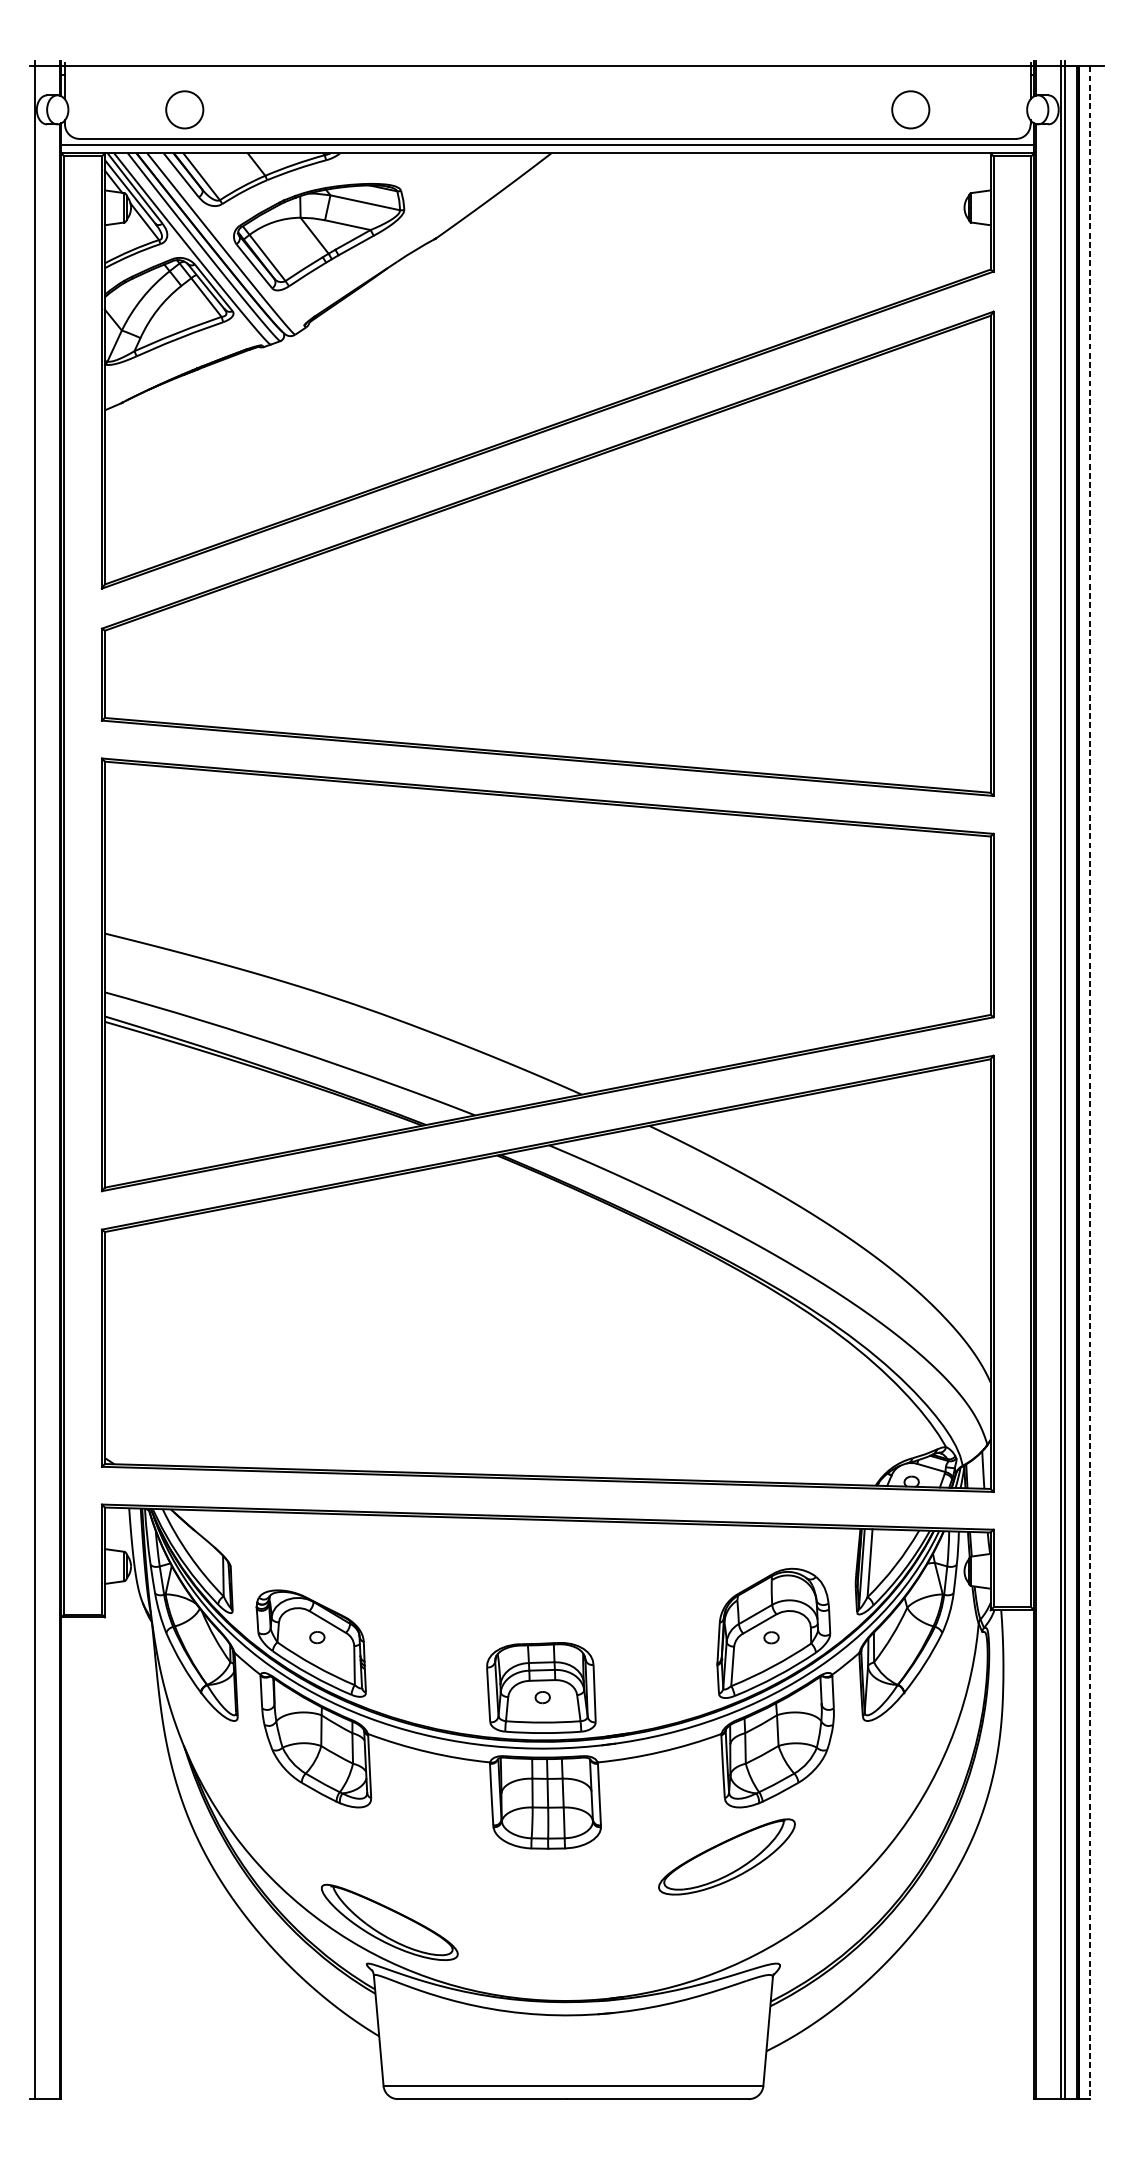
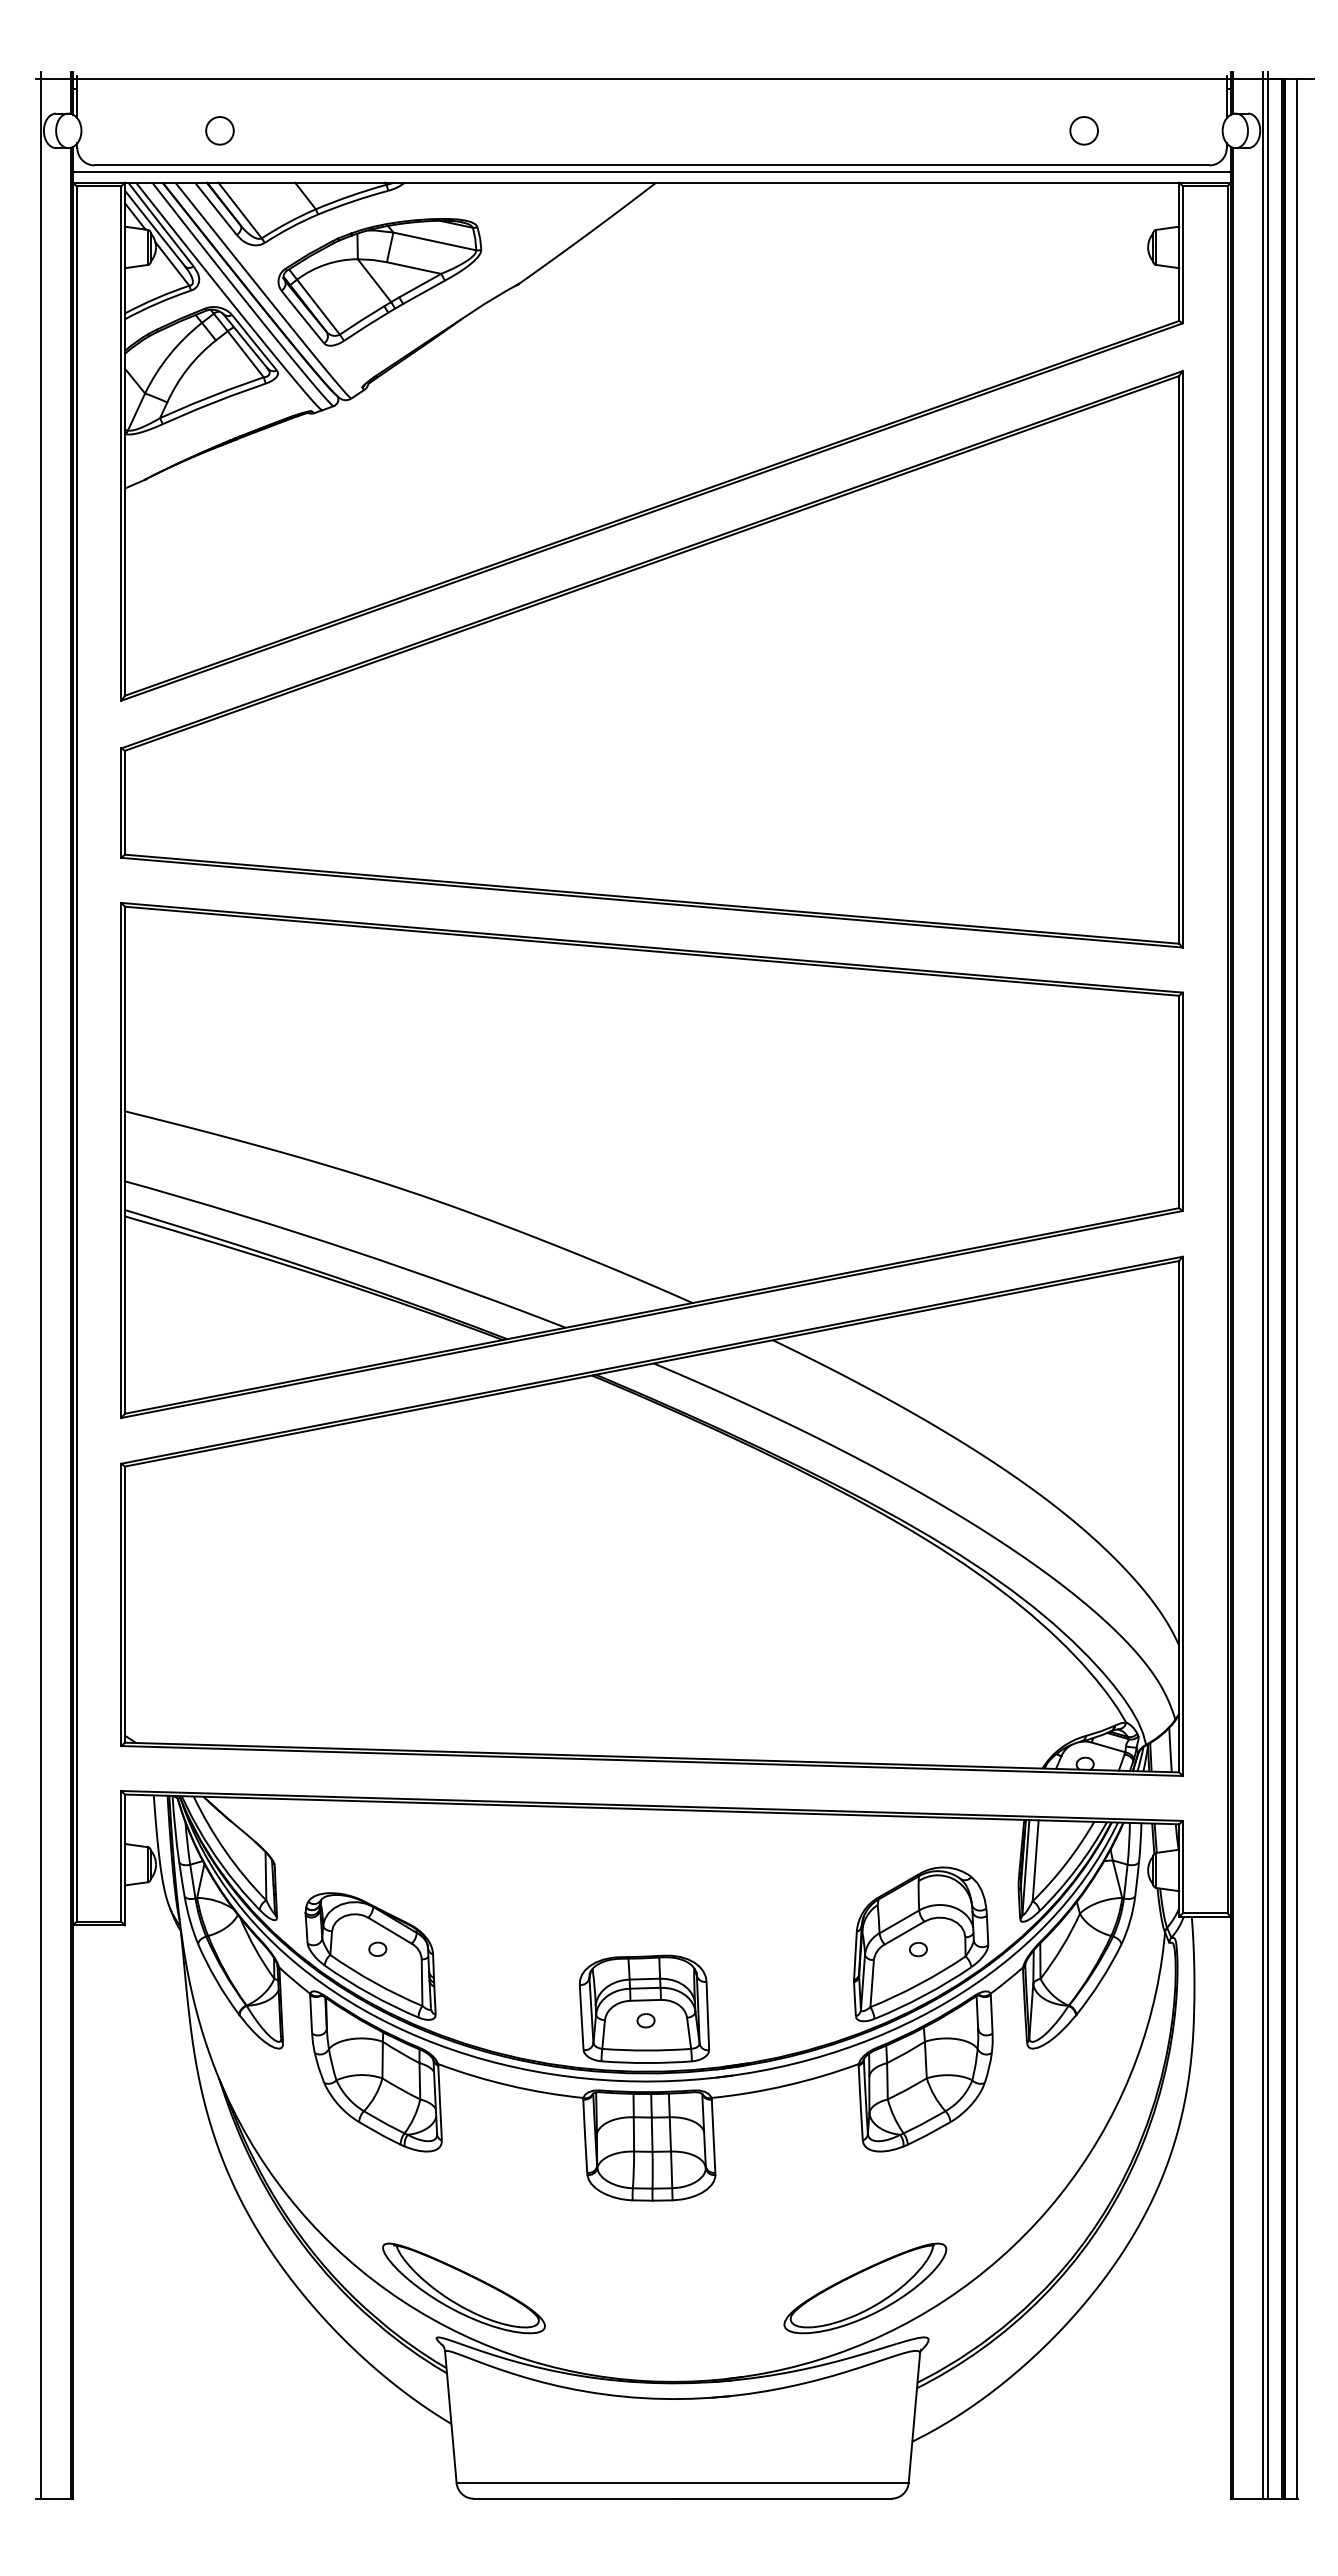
circle: (184, 109) -> (219, 130), size x0.62
circle: (910, 109) -> (1083, 130), size x0.62
line: (1090, 1082) -> (1297, 1288), dashed -> solid
part: (727, 1856) -> (865, 2288), moved

